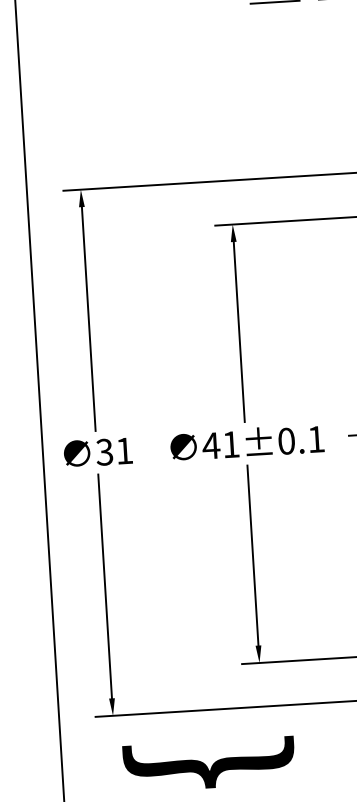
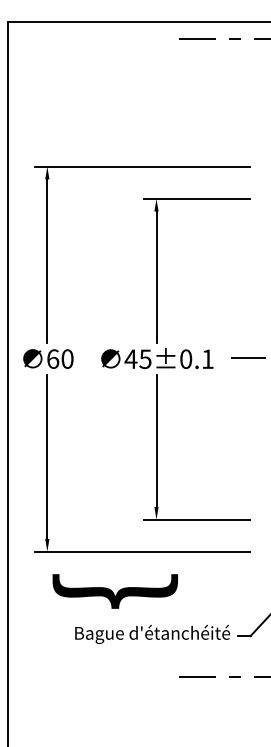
text: (231, 445) -> (145, 359), 41±0.1 -> 45±0.1
text: (113, 450) -> (59, 358), 31 -> 60

